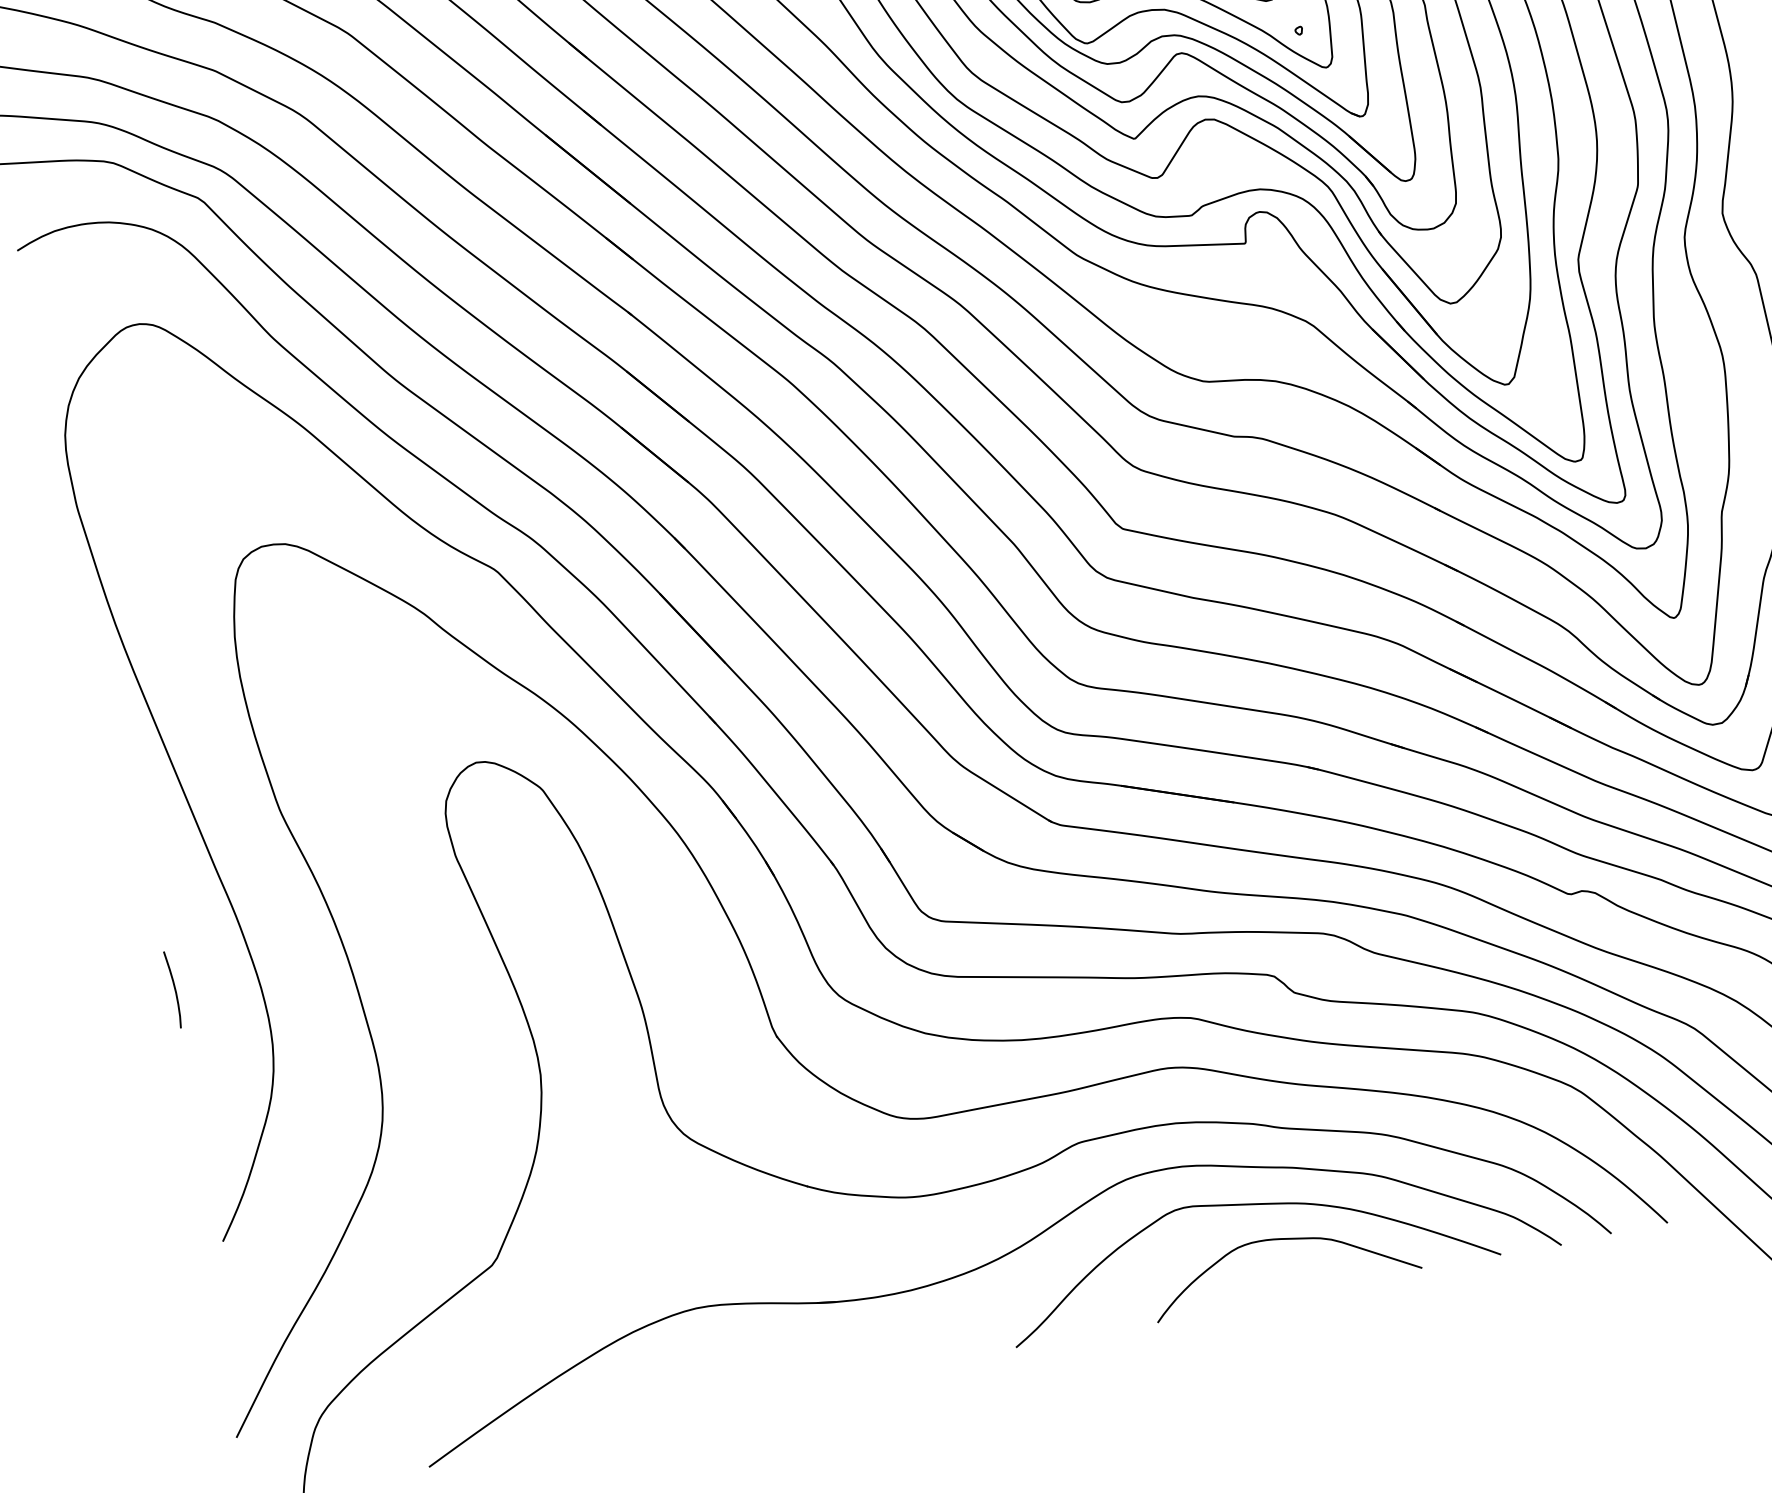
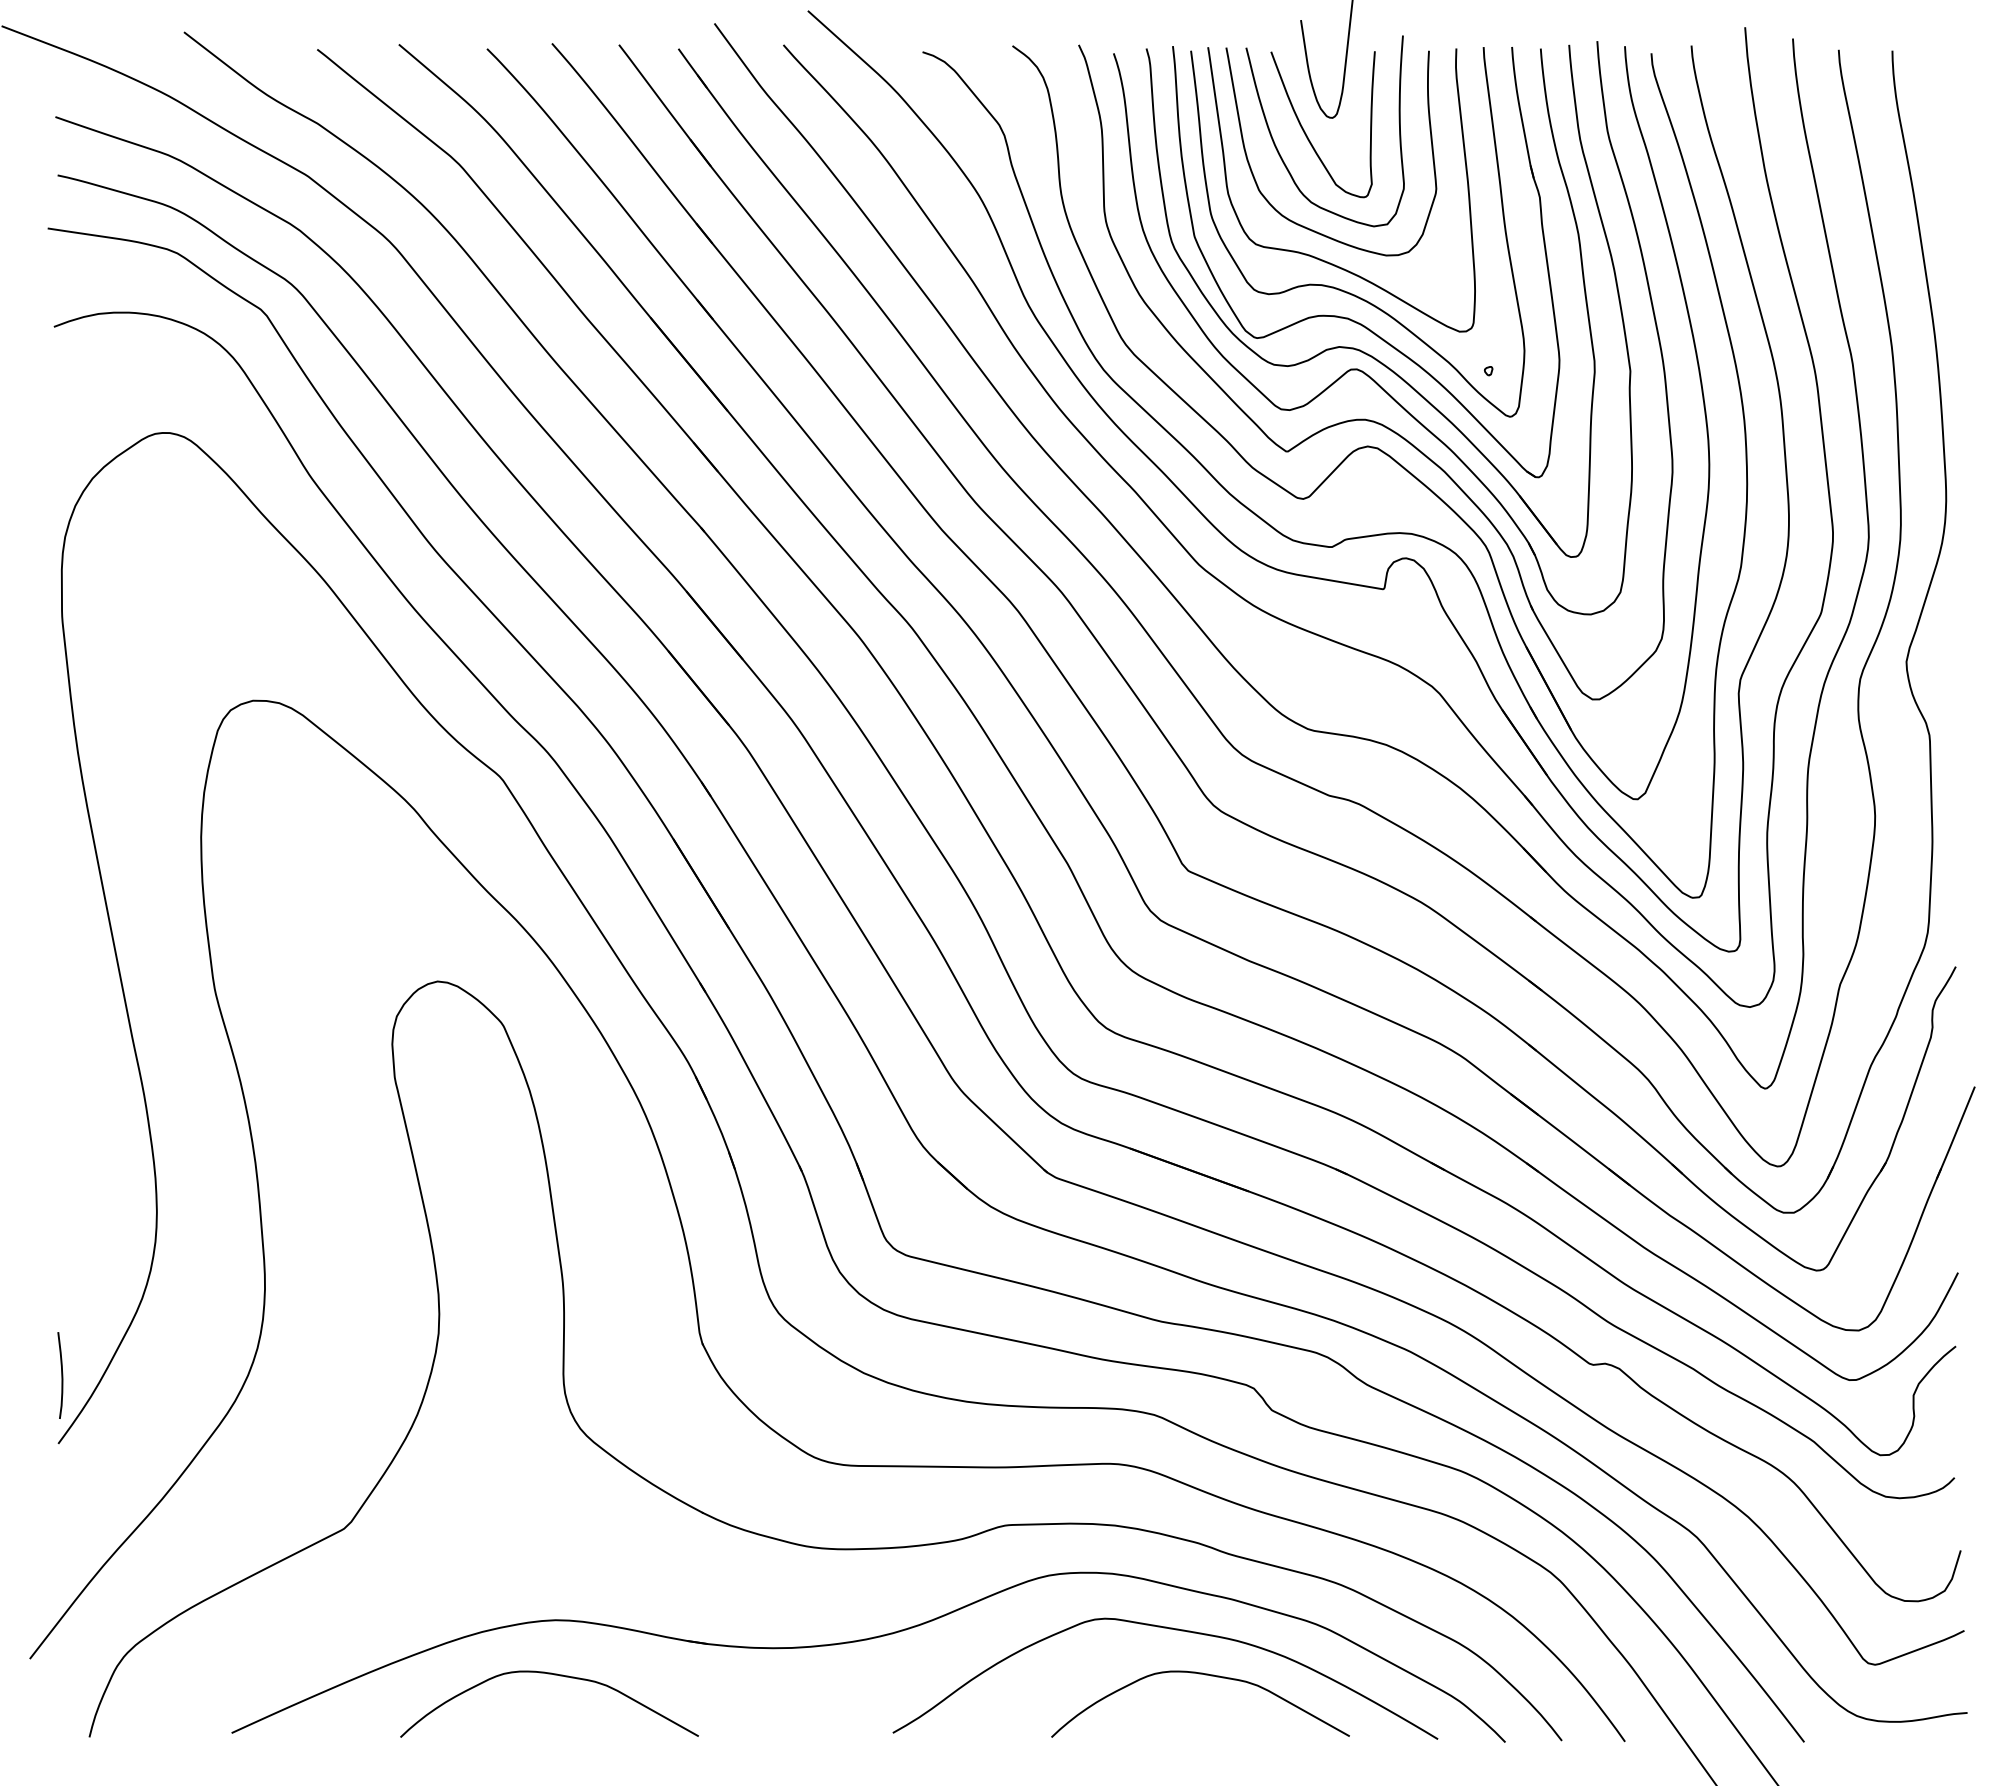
curve: (174, 989) -> (61, 1375), moved
curve: (705, 1357) -> (554, 1675), added

